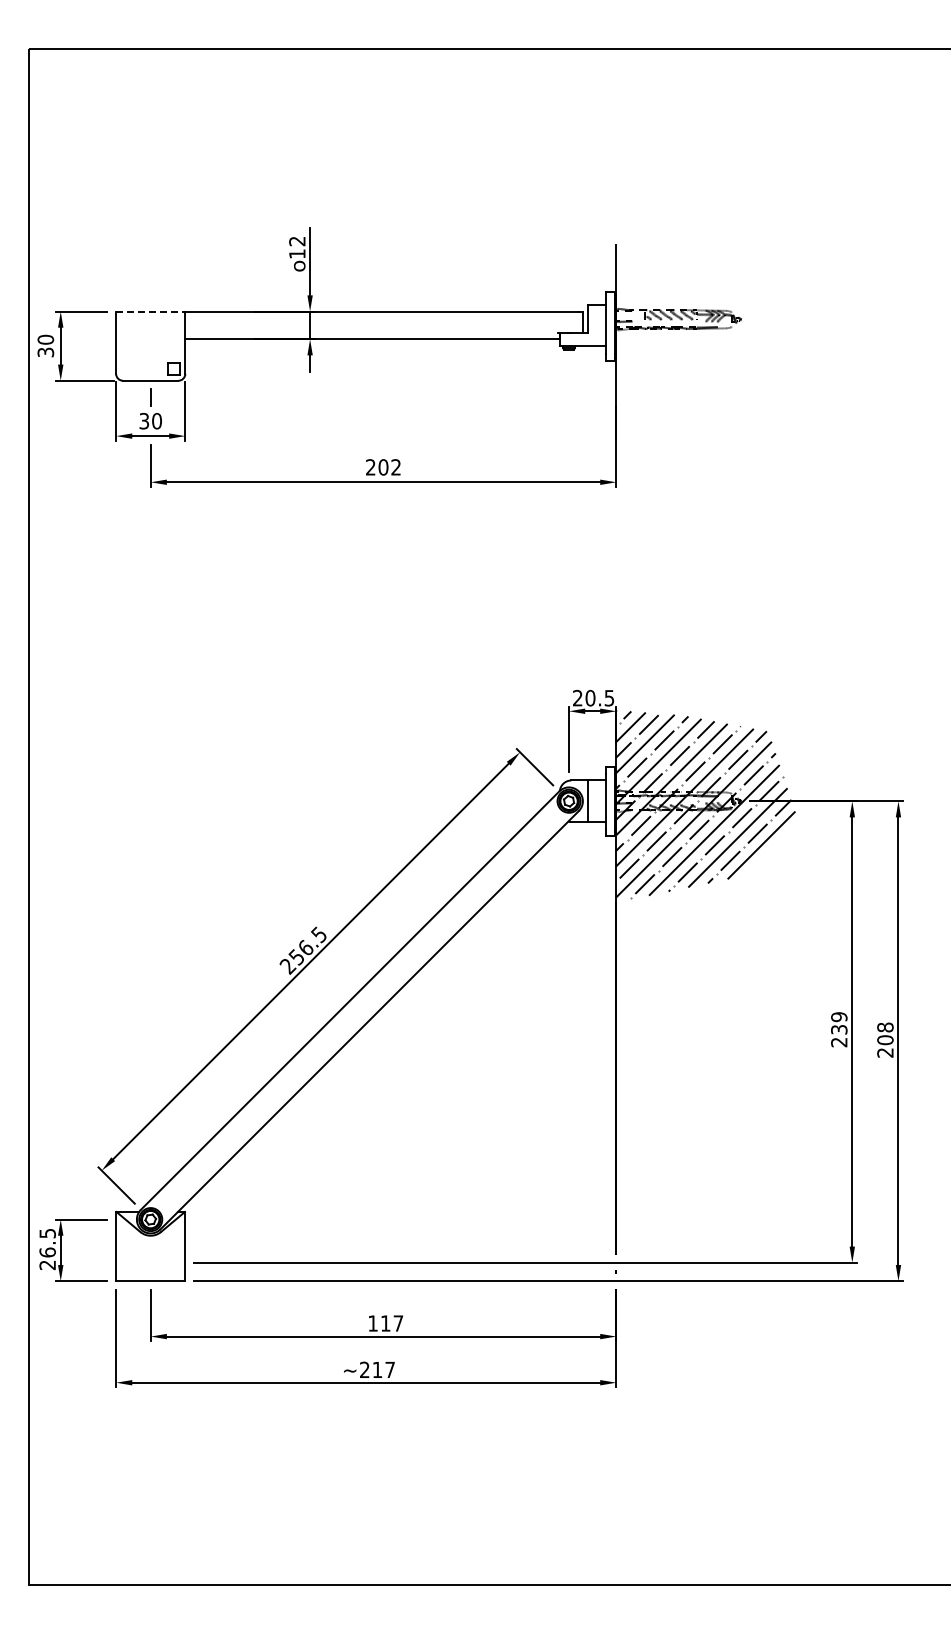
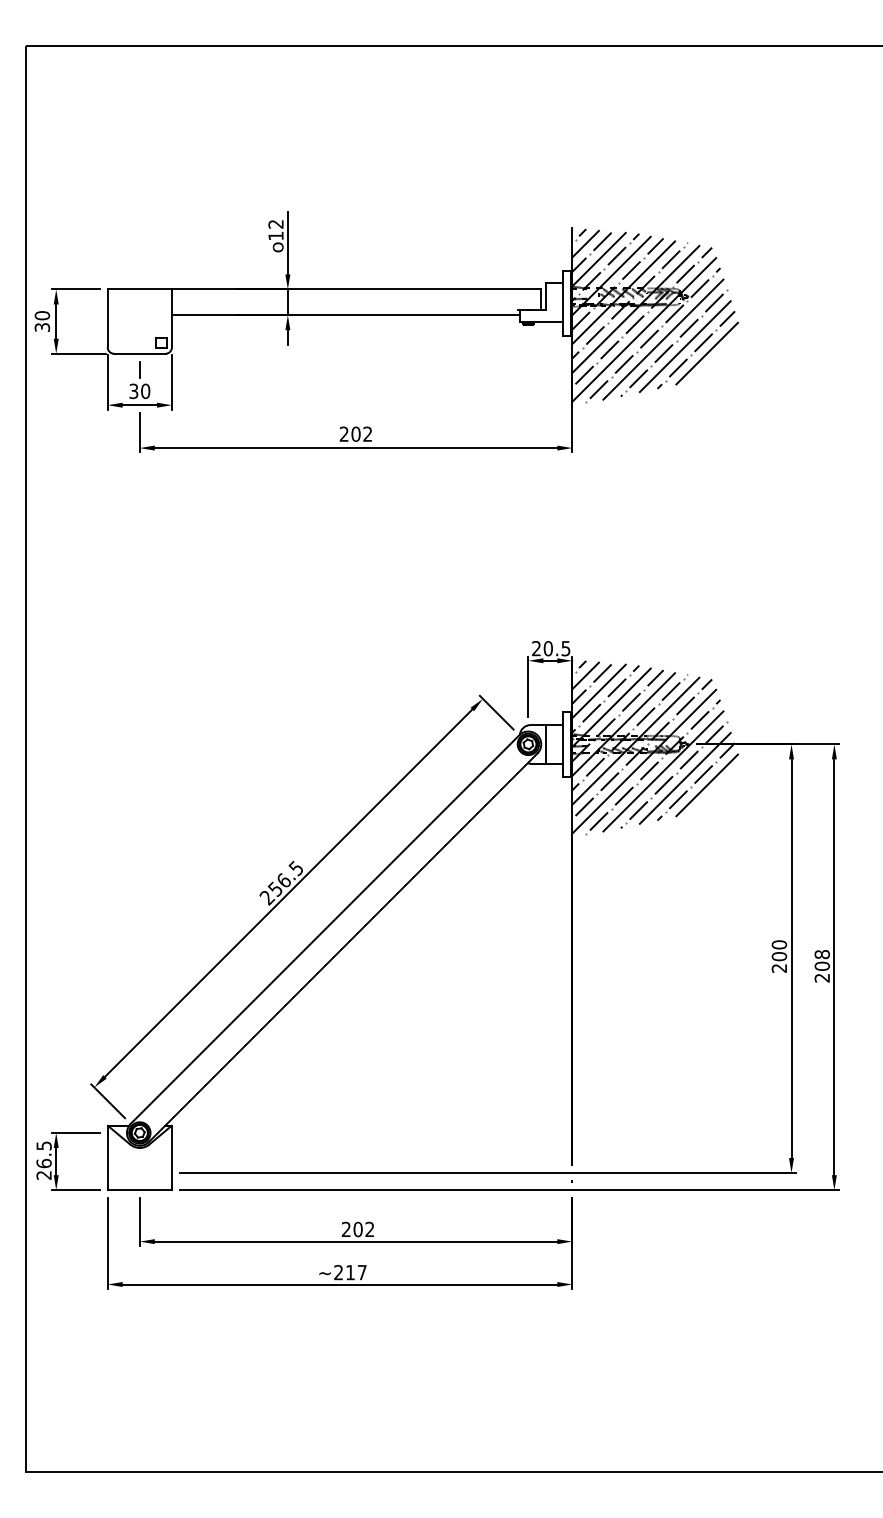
line: (150, 311) -> (139, 289), dashed -> solid
hatch: (705, 338) -> (655, 314), added
text: (839, 1023) -> (779, 950), 239 -> 200
text: (385, 1323) -> (357, 1229), 117 -> 202

